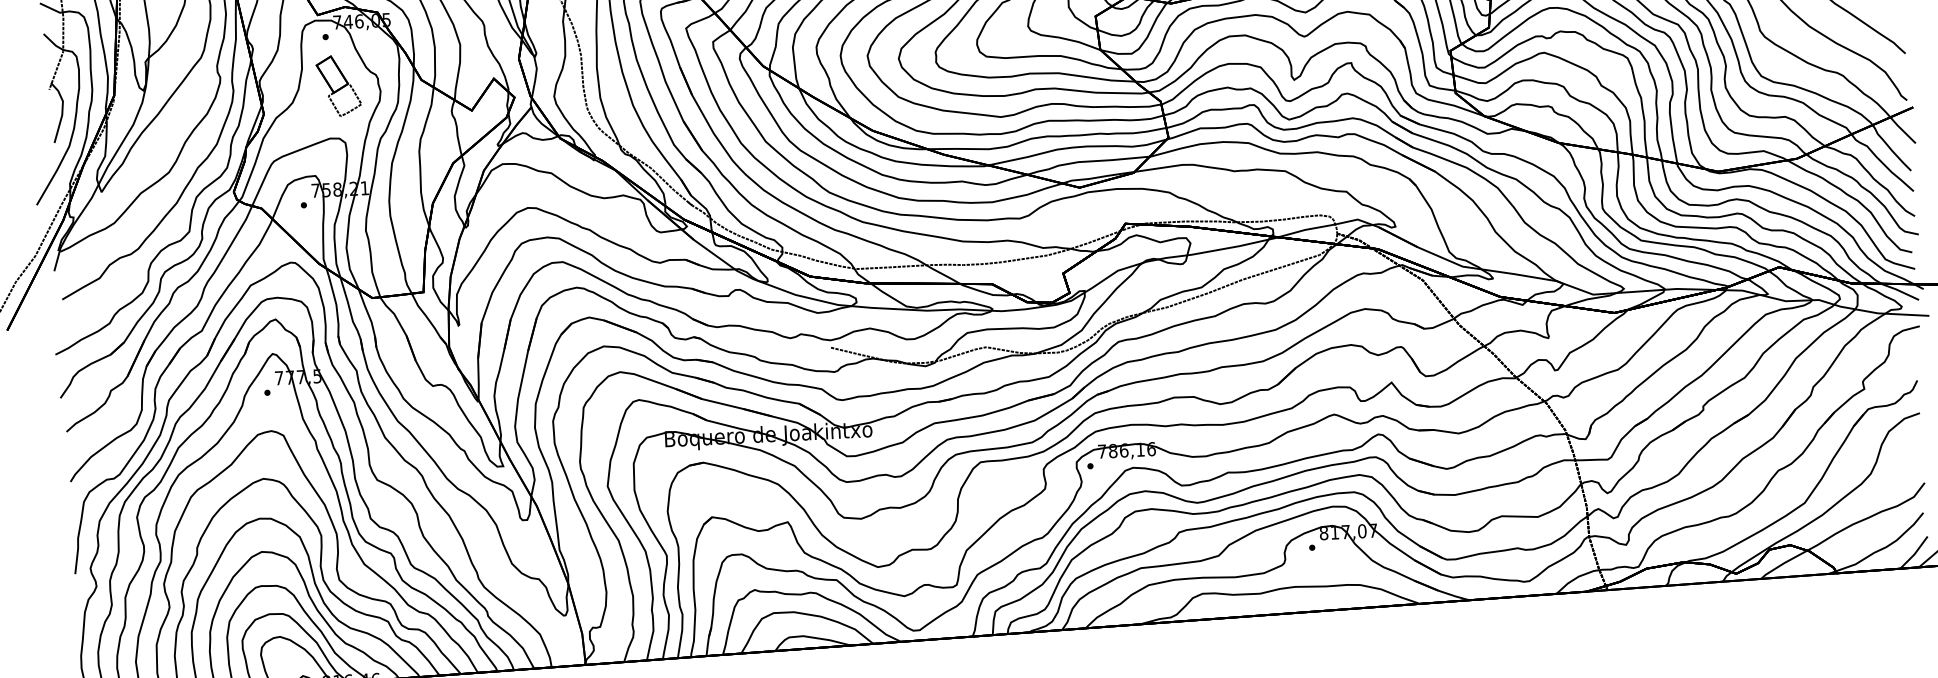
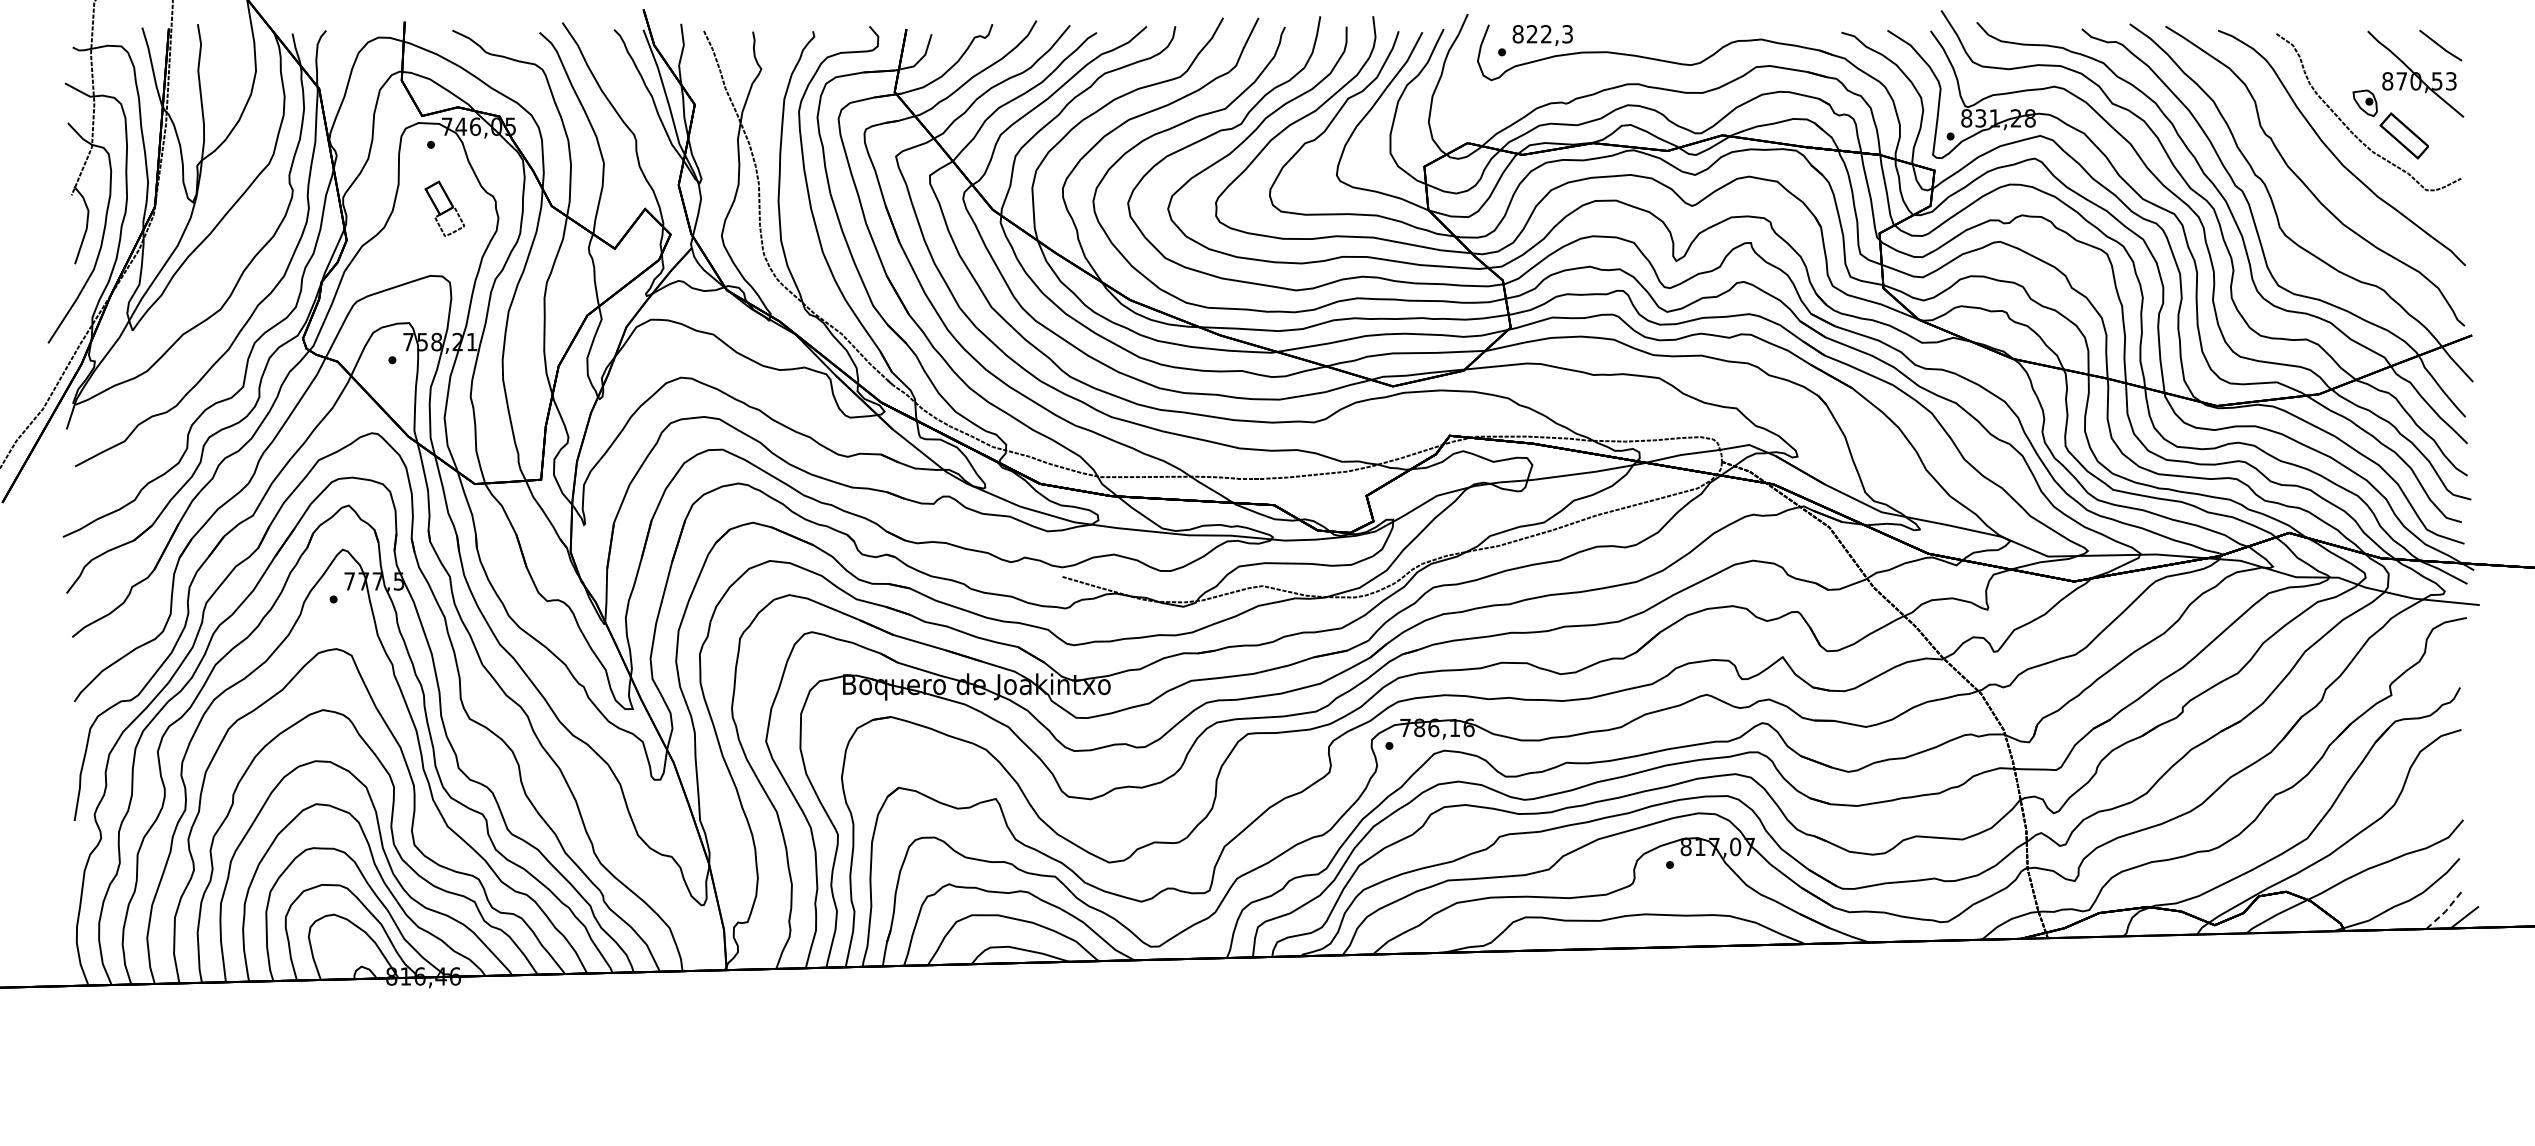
part: (338, 85) -> (444, 208), size x0.7
line: (1915, 553) -> (2446, 910), solid -> dashed

